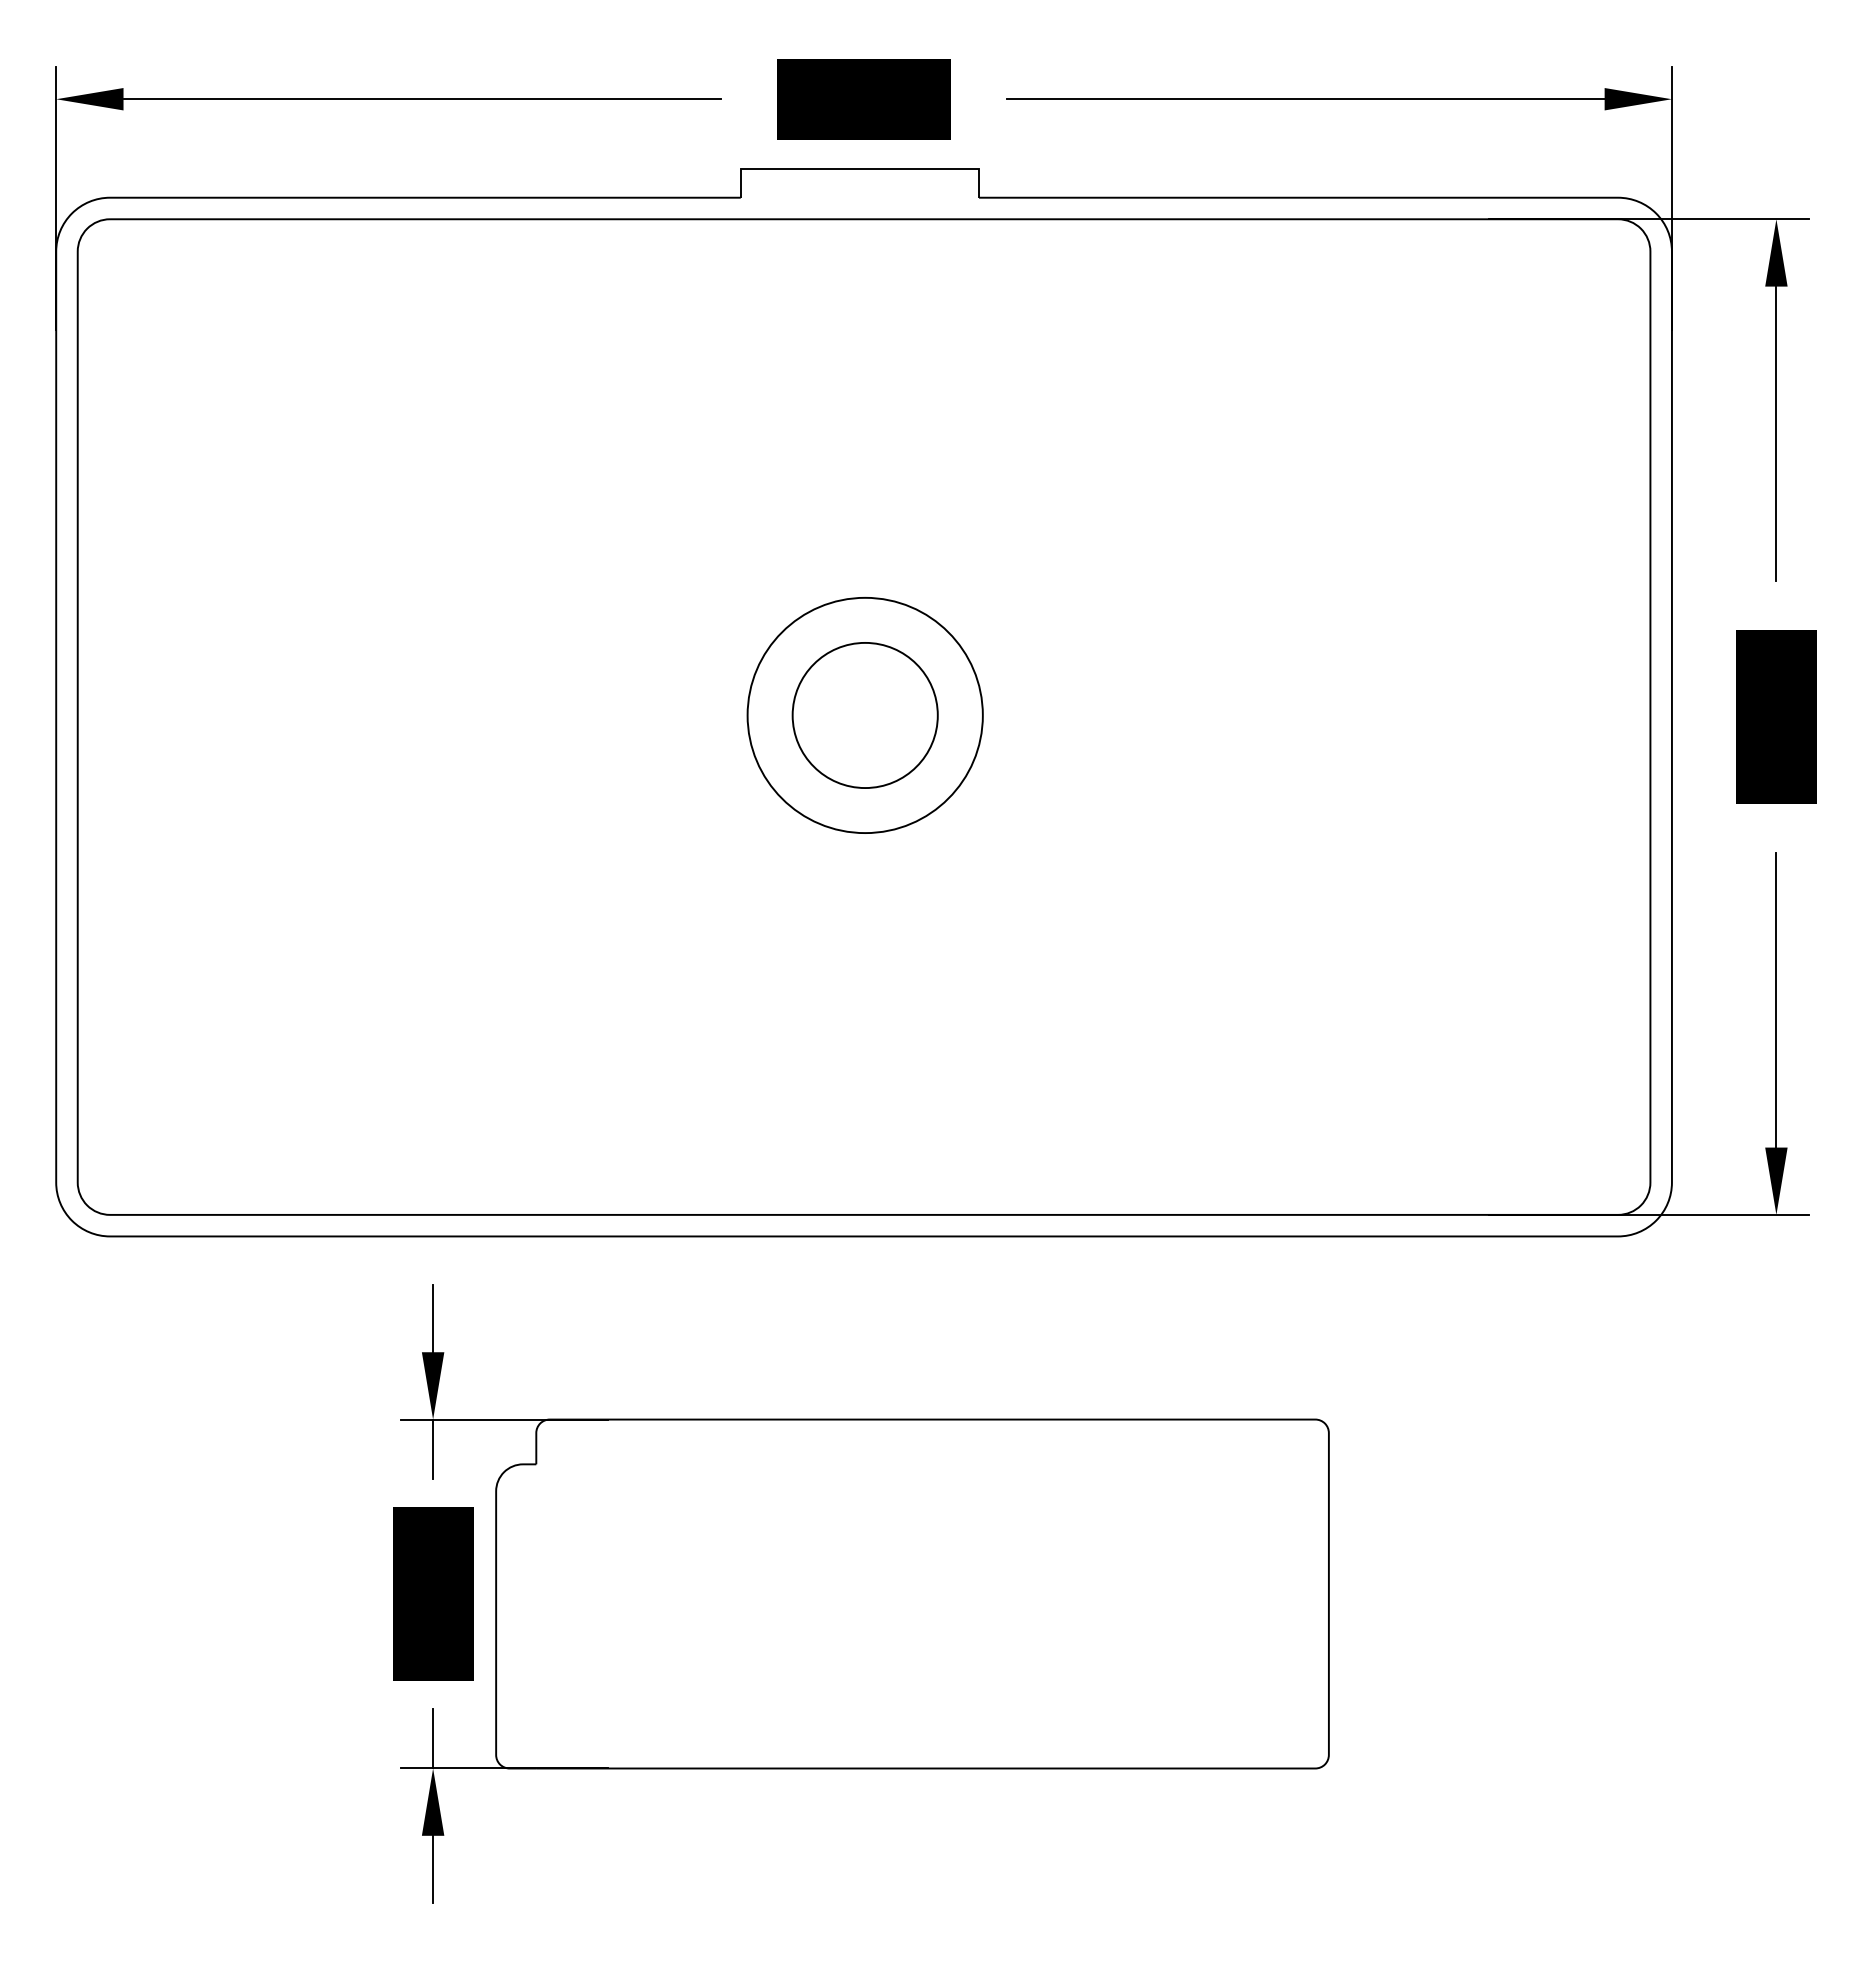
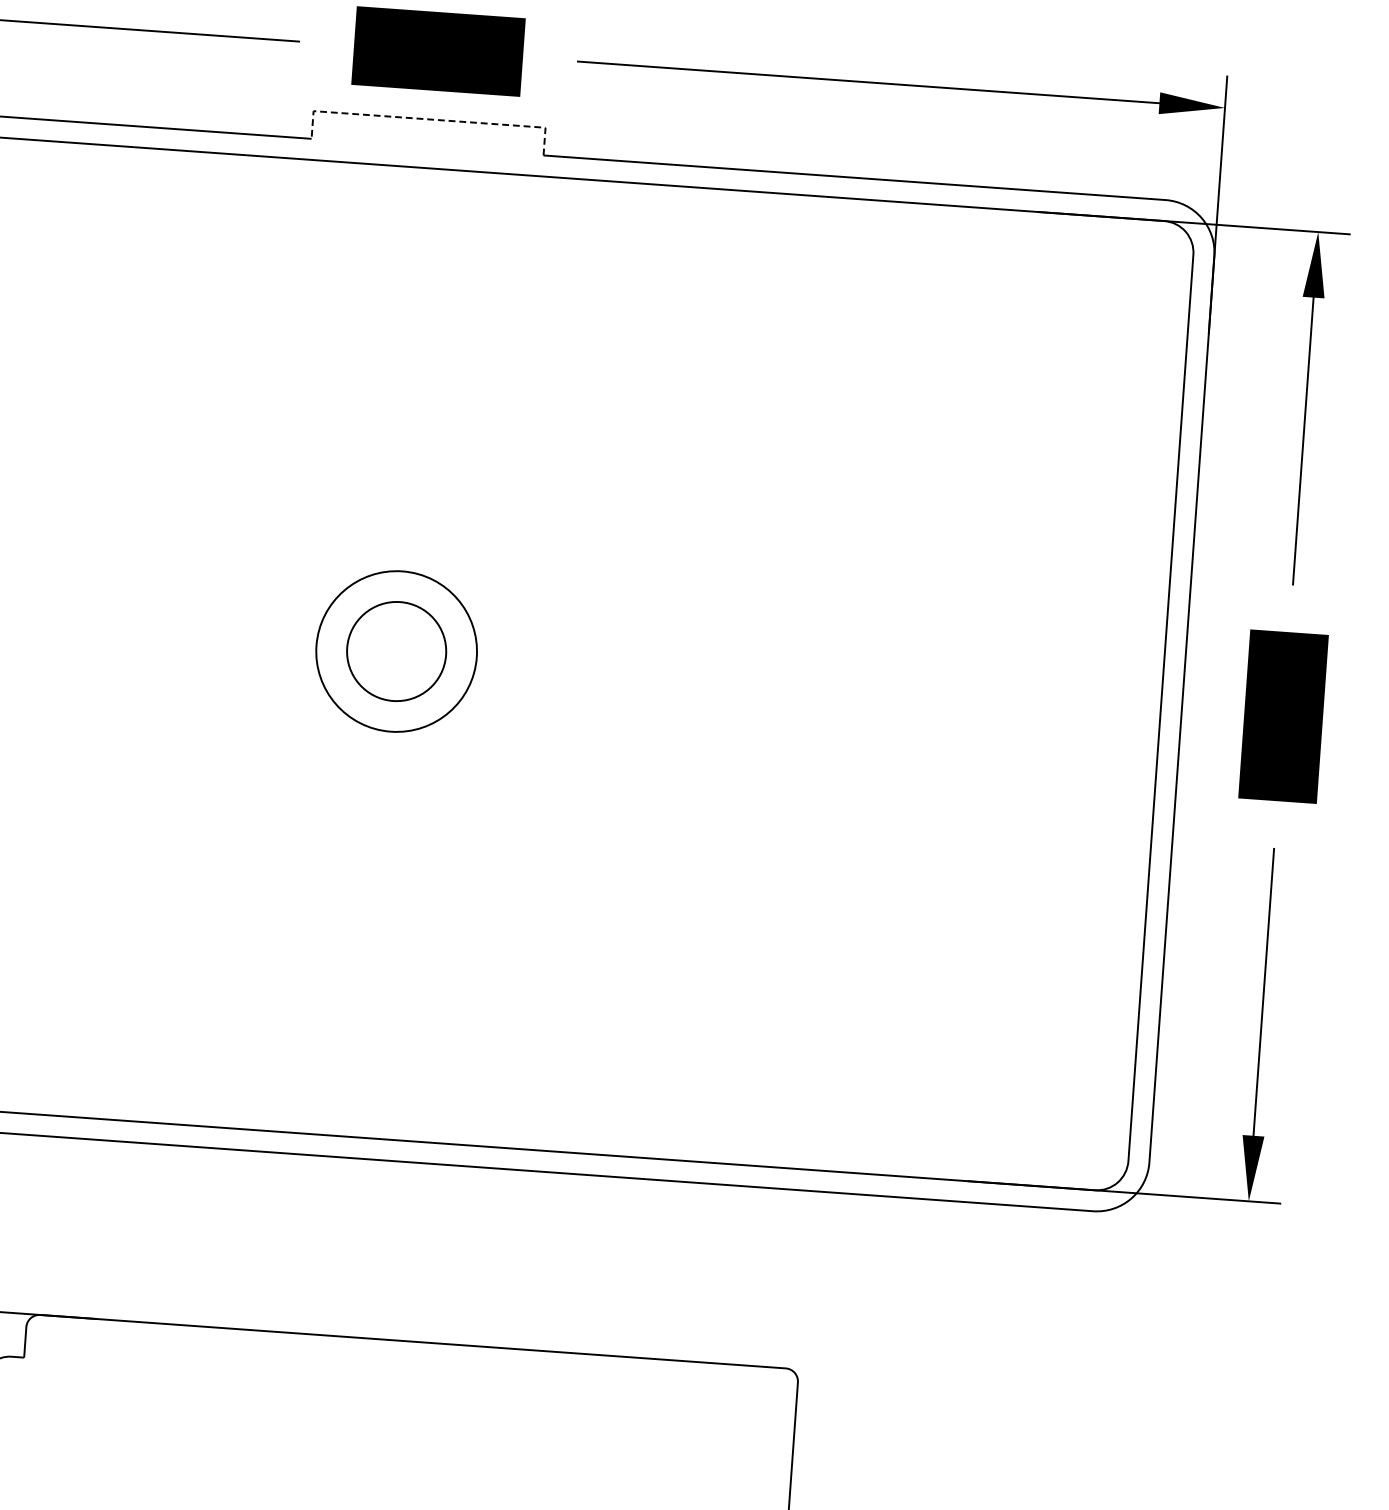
line: (859, 169) -> (429, 119), solid -> dashed
circle: (864, 715) -> (395, 651), size x0.7
circle: (864, 715) -> (395, 651), size x0.7

